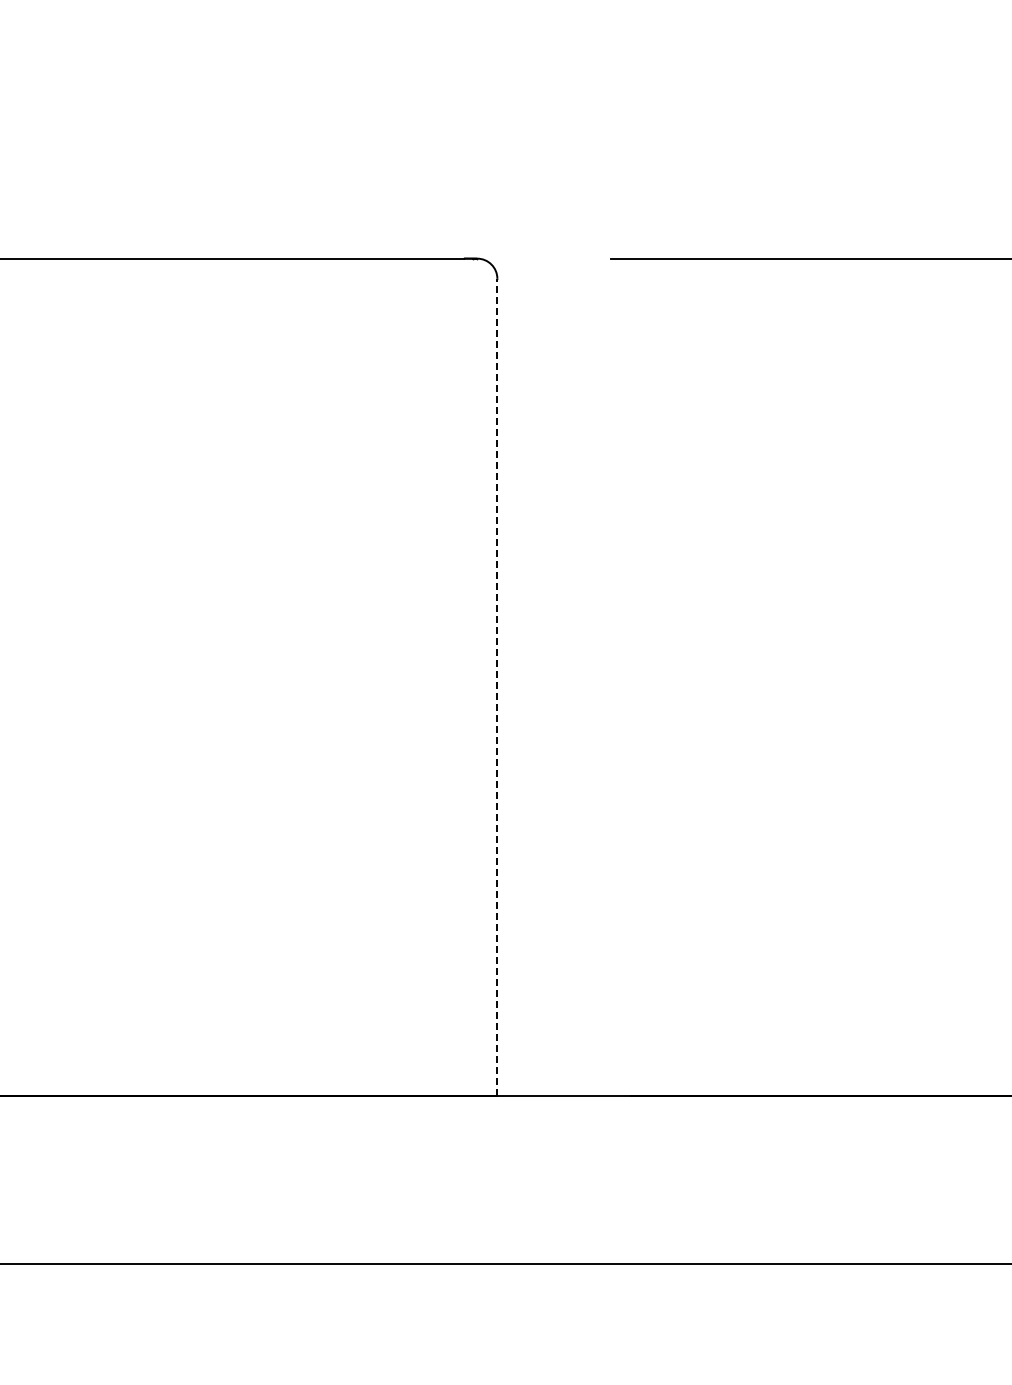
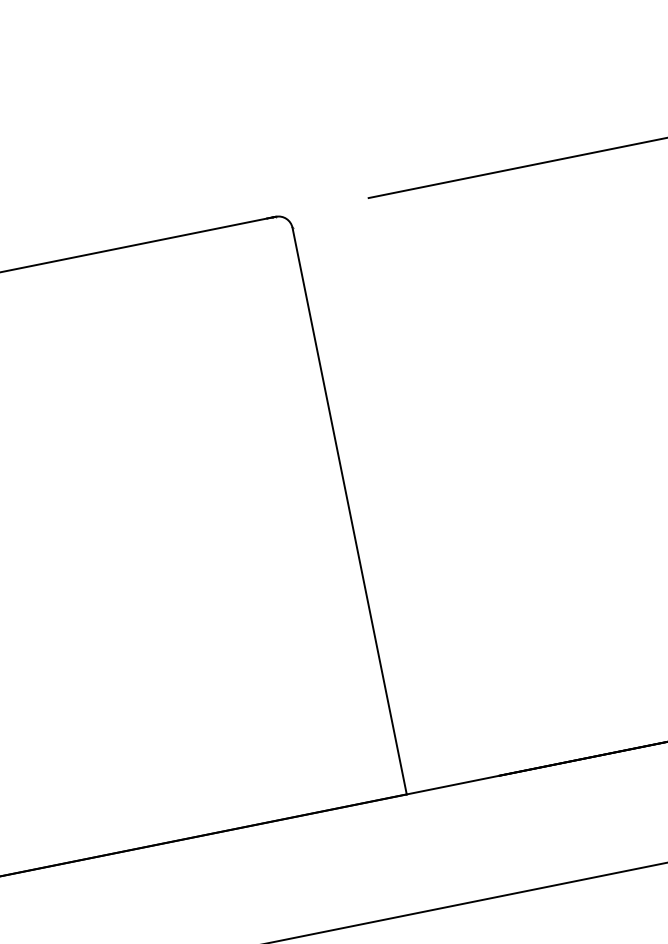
line: (497, 687) -> (349, 511), dashed -> solid

